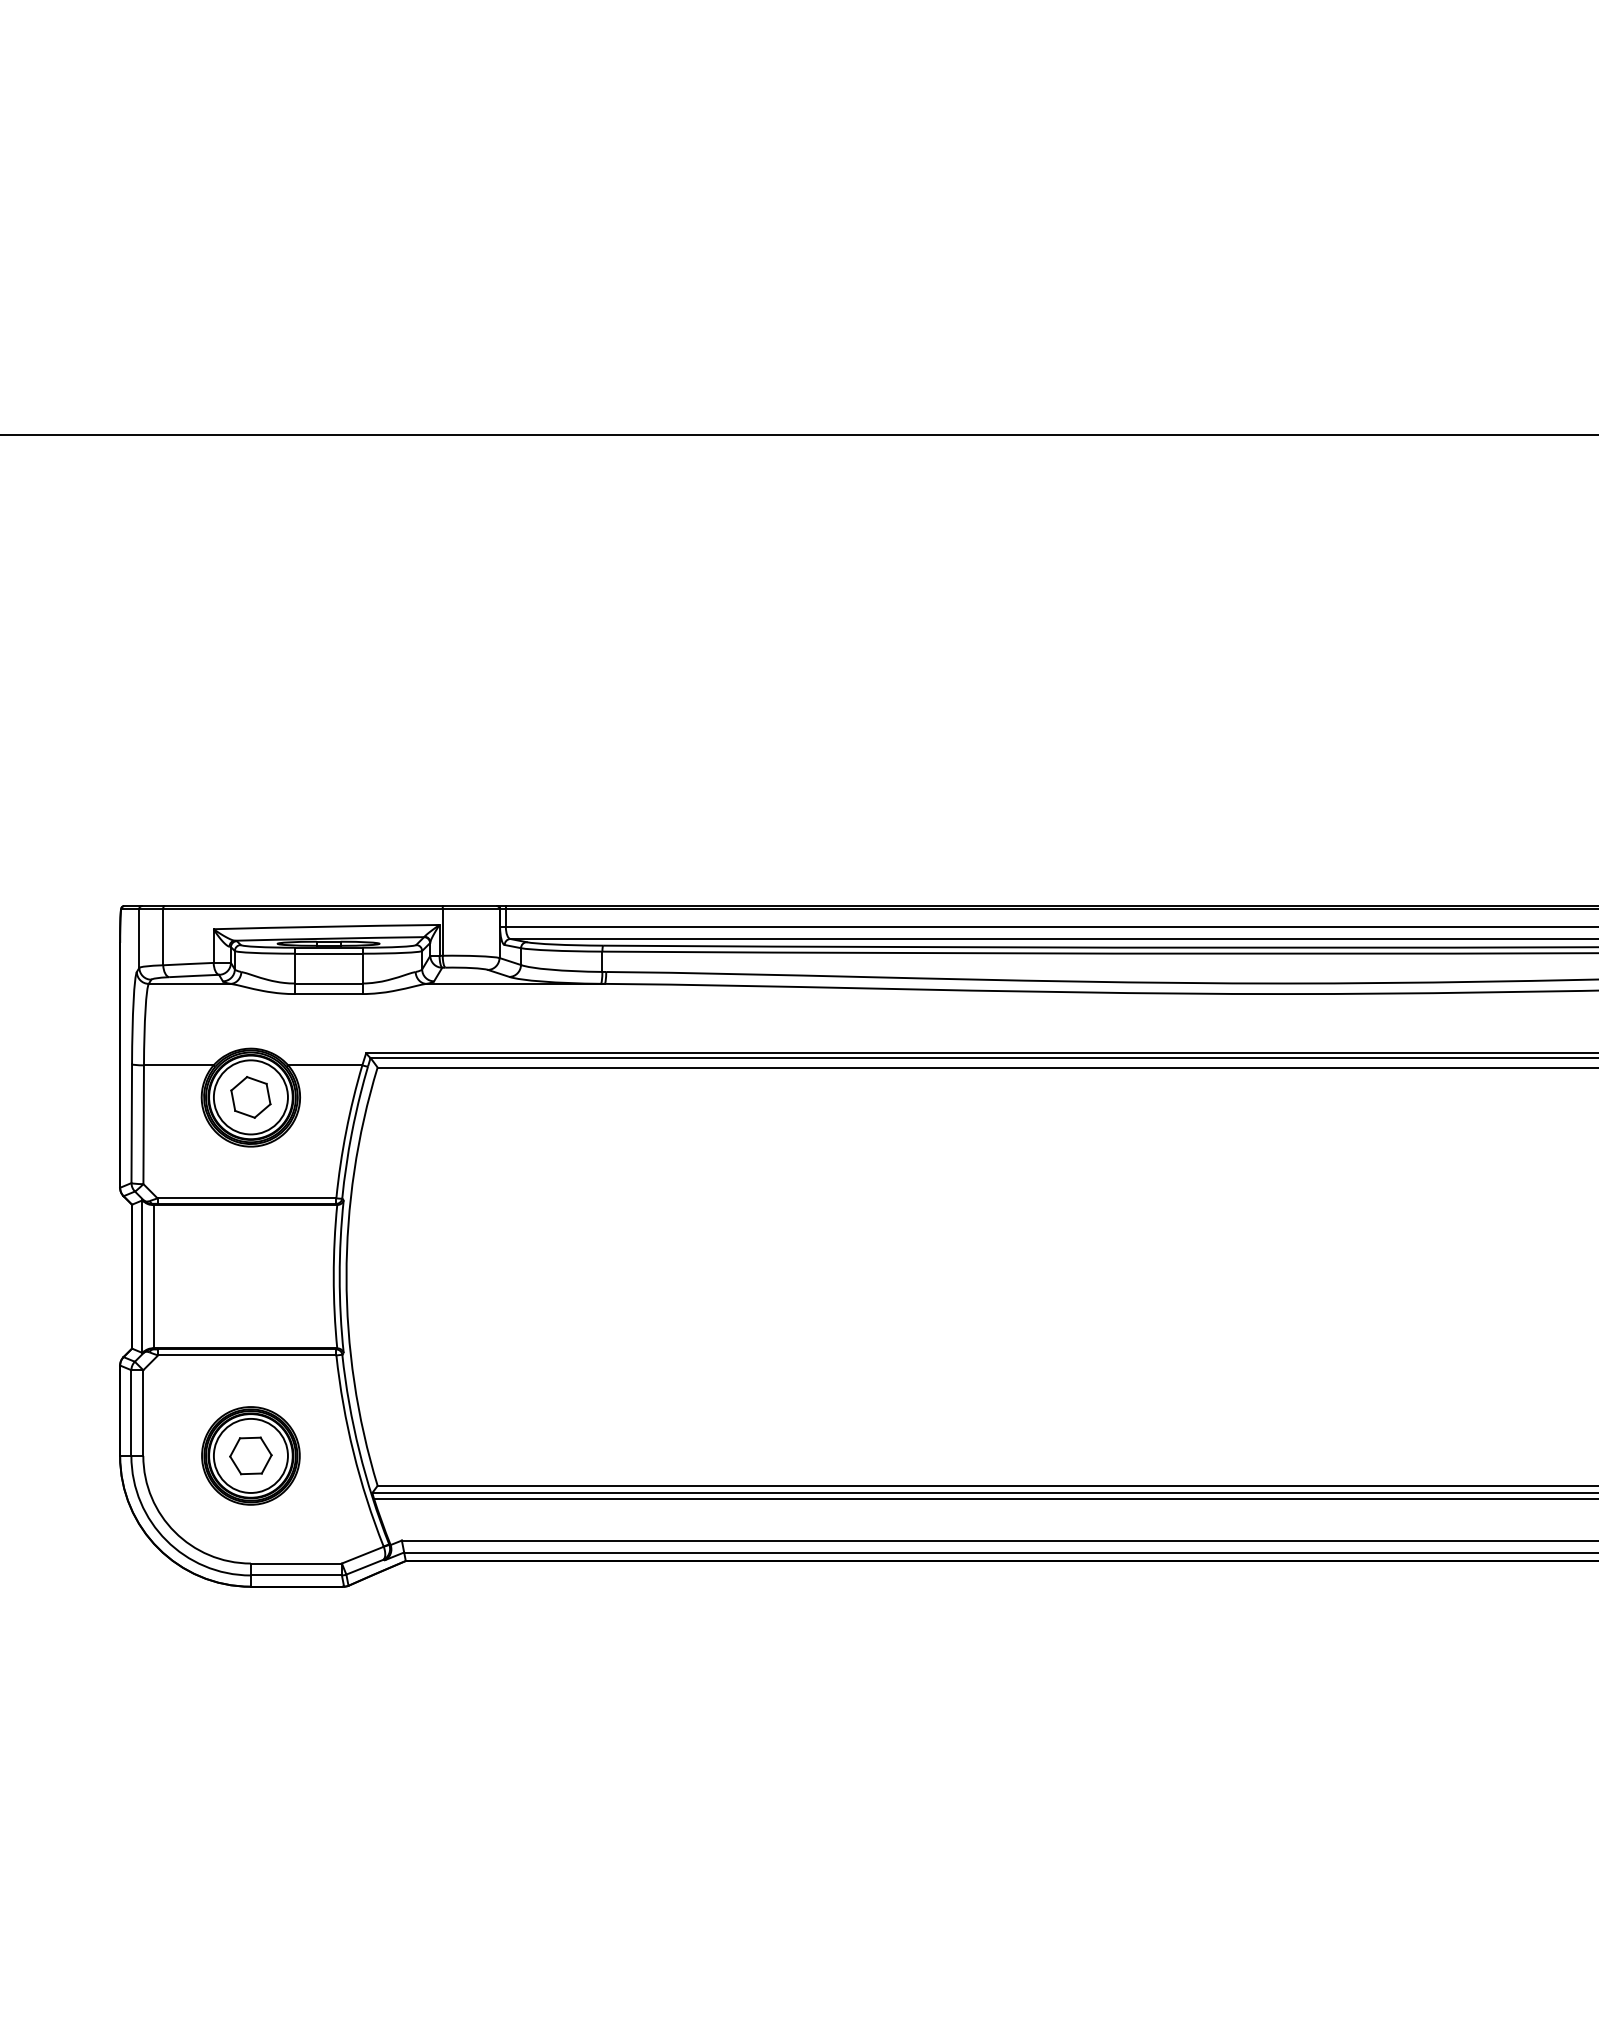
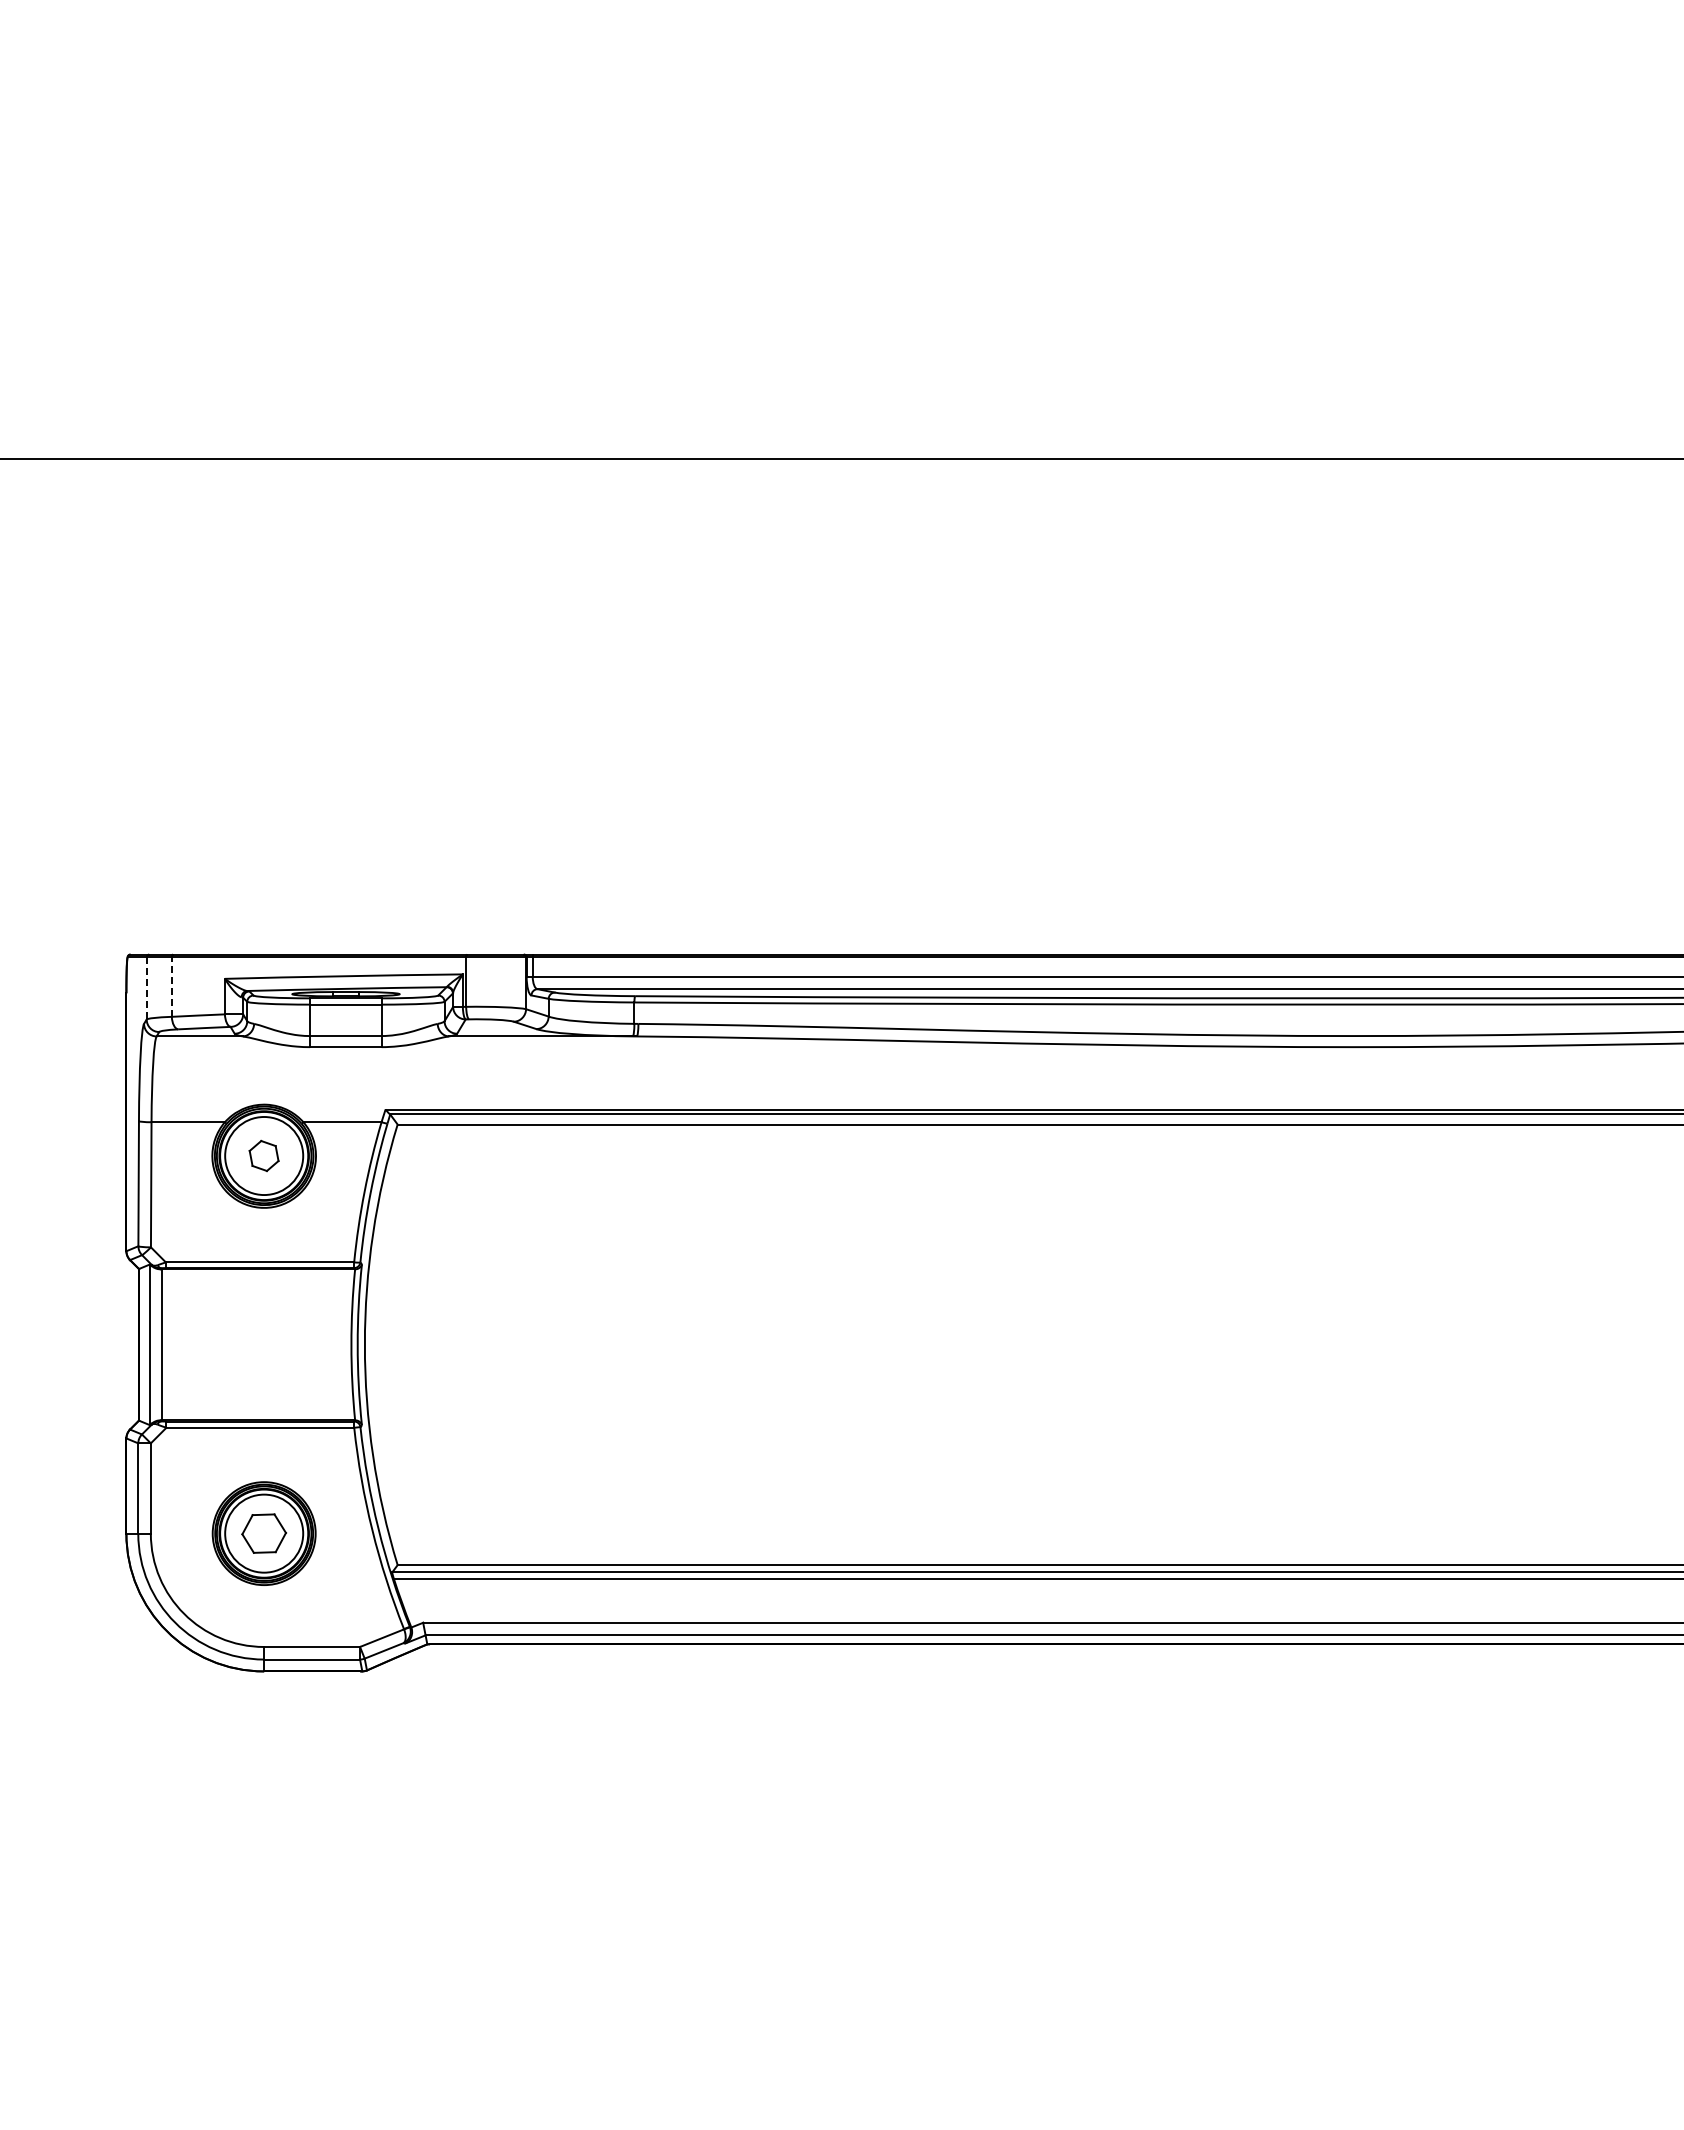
line: (162, 936) -> (171, 986), solid -> dashed
line: (139, 938) -> (146, 988), solid -> dashed
part: (250, 1096) -> (263, 1155), size x0.7

